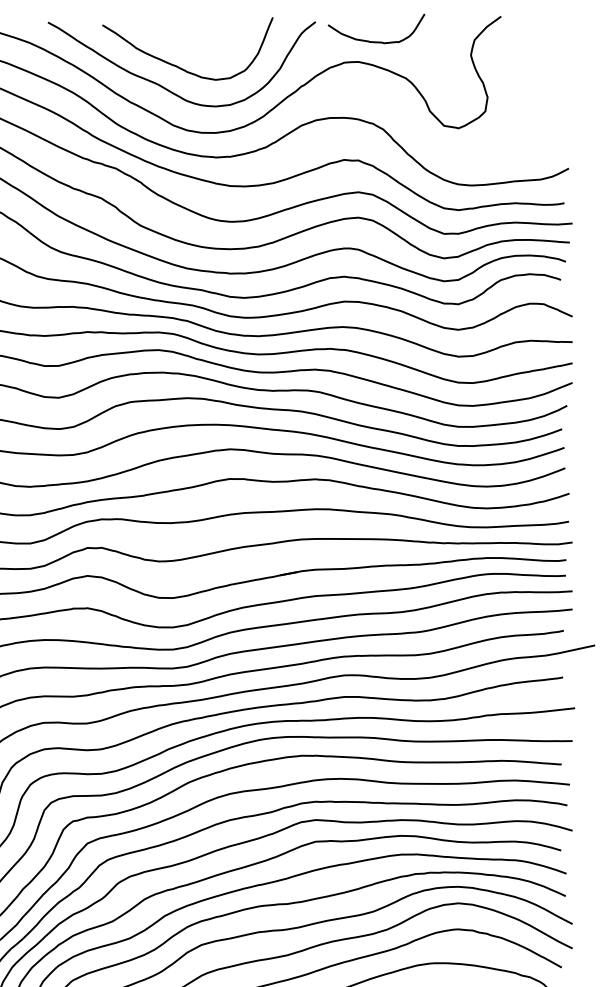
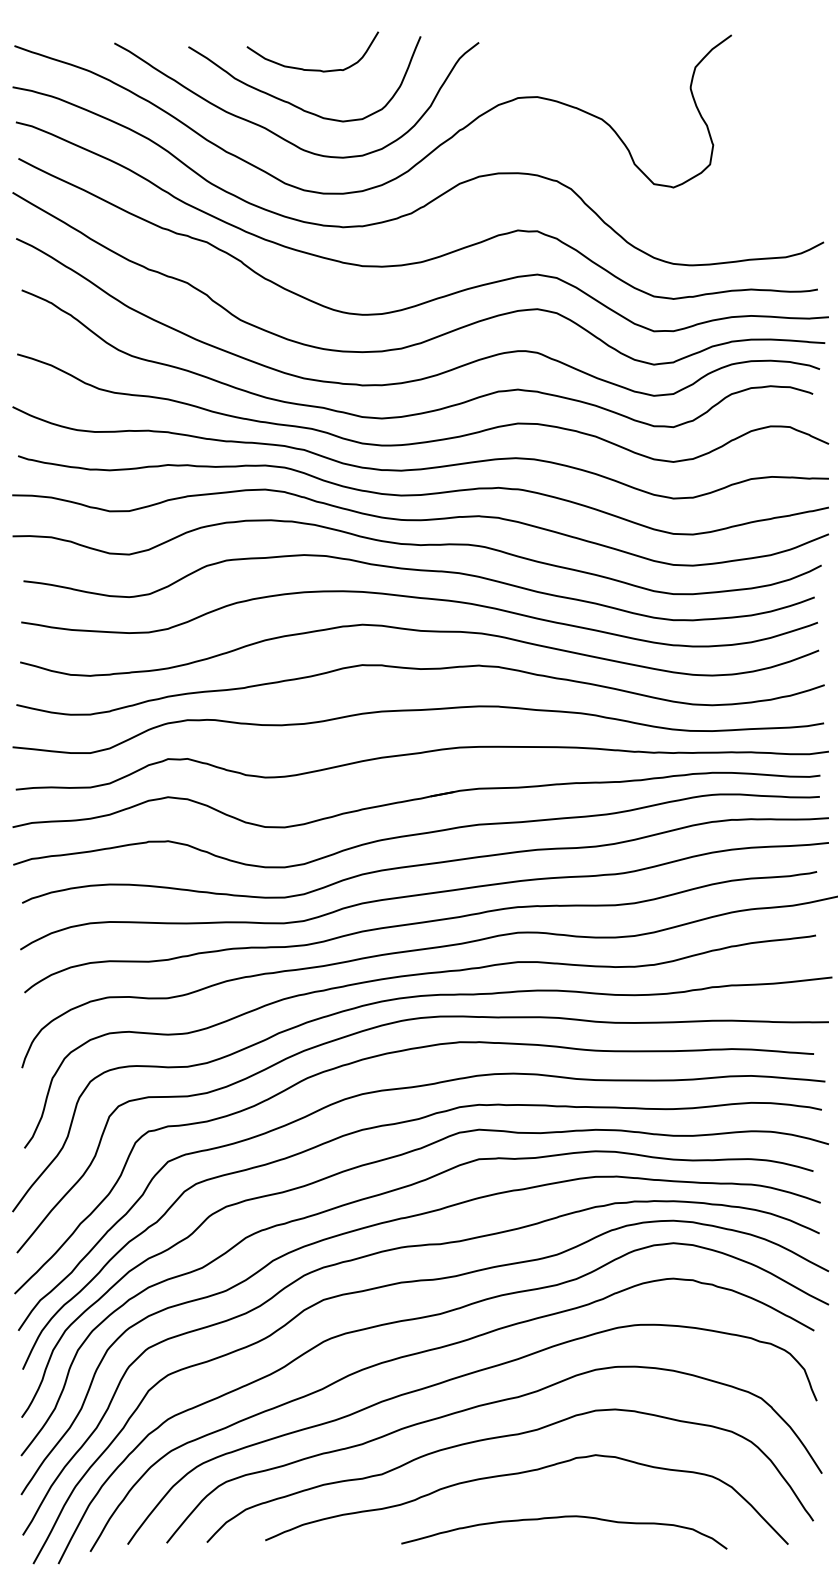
curve: (376, 41) -> (312, 69), moved

